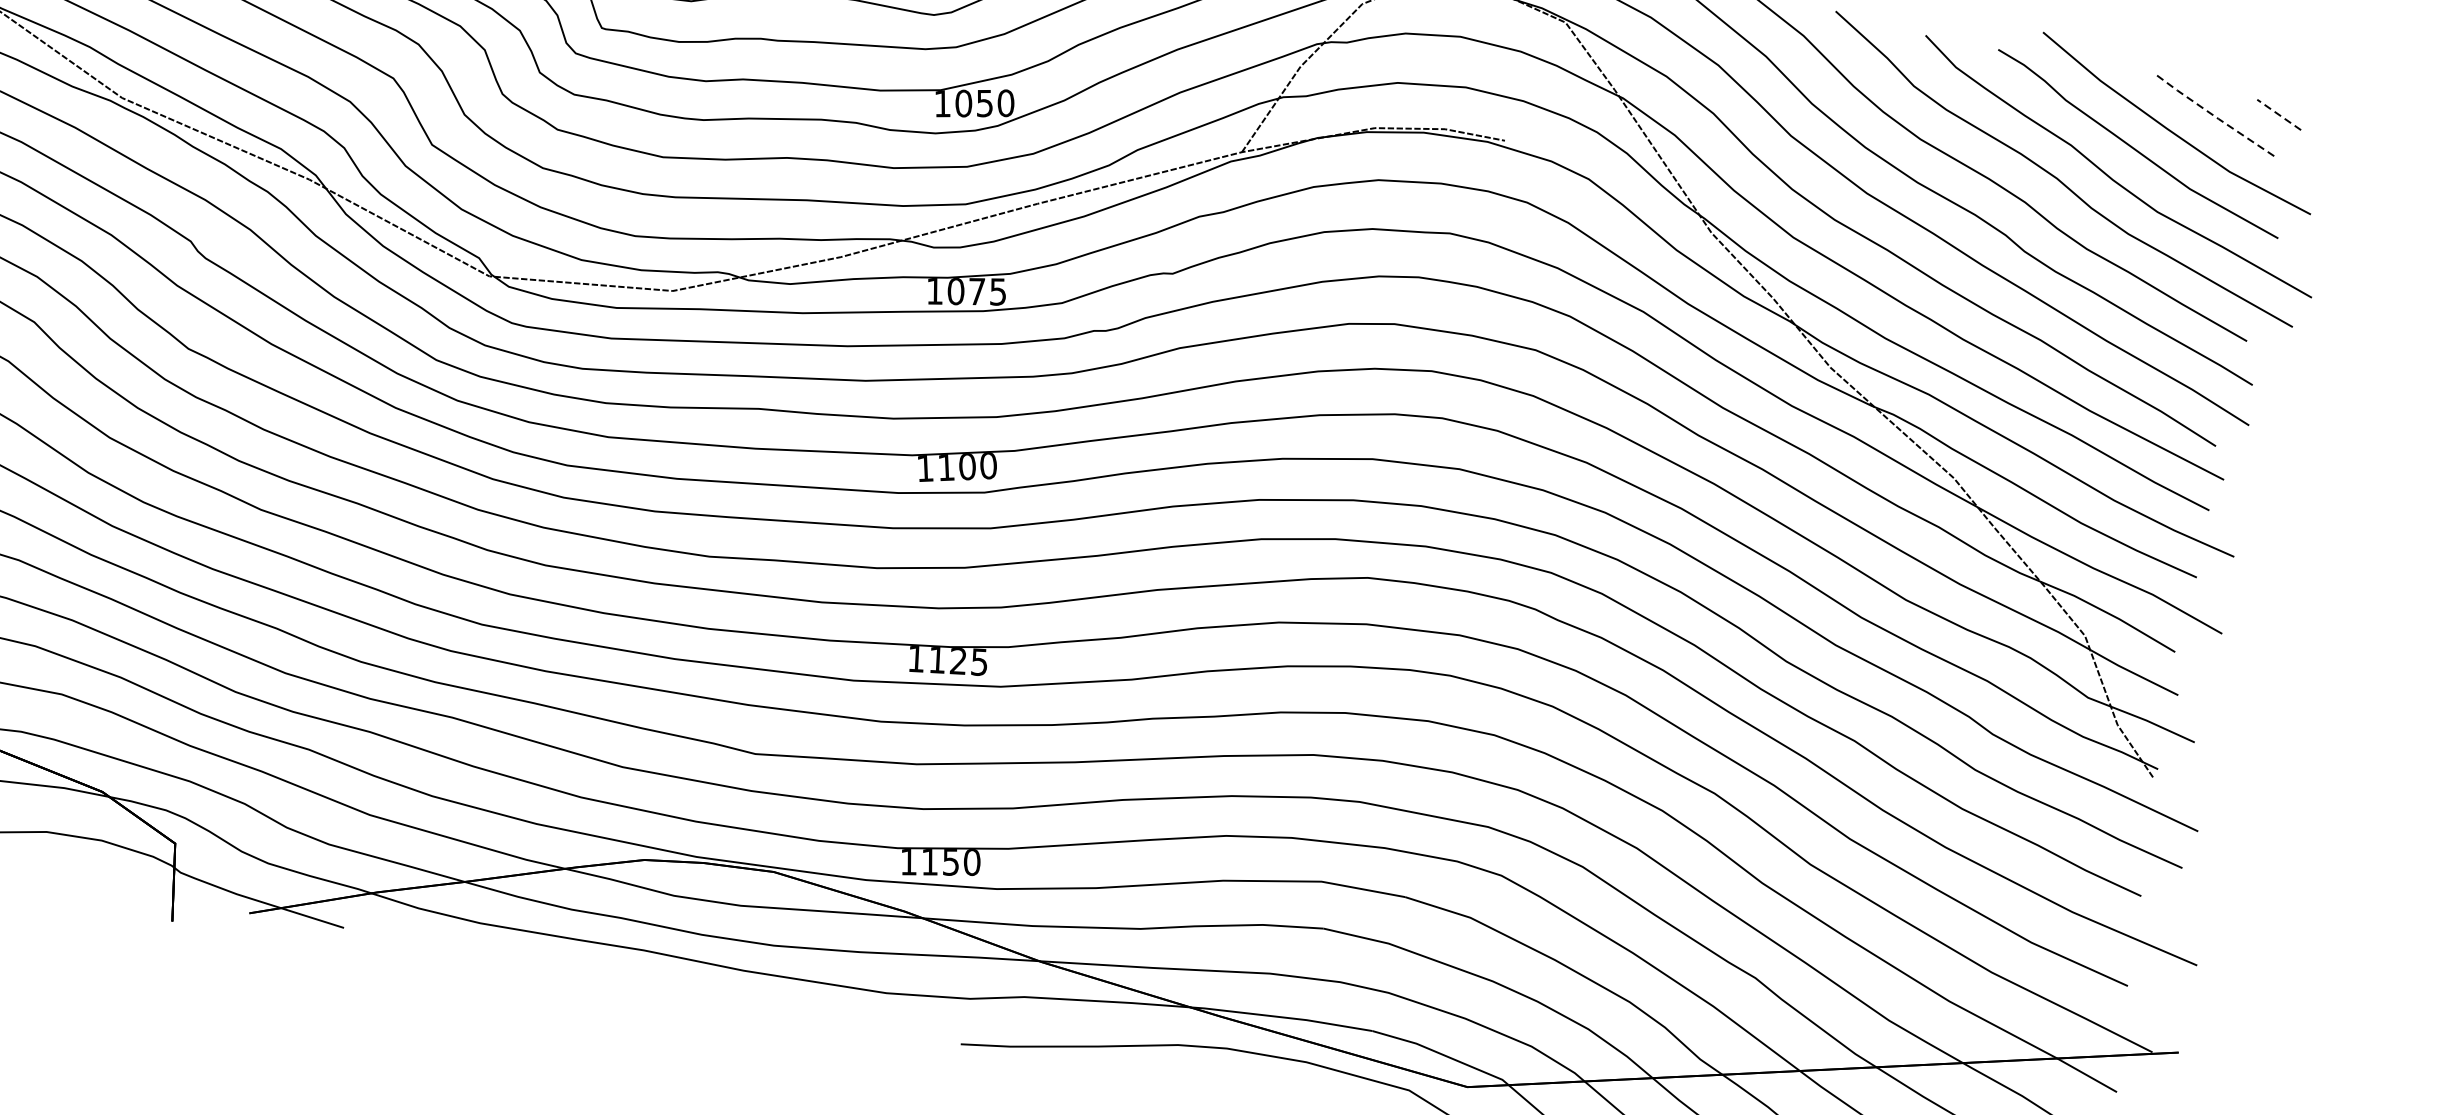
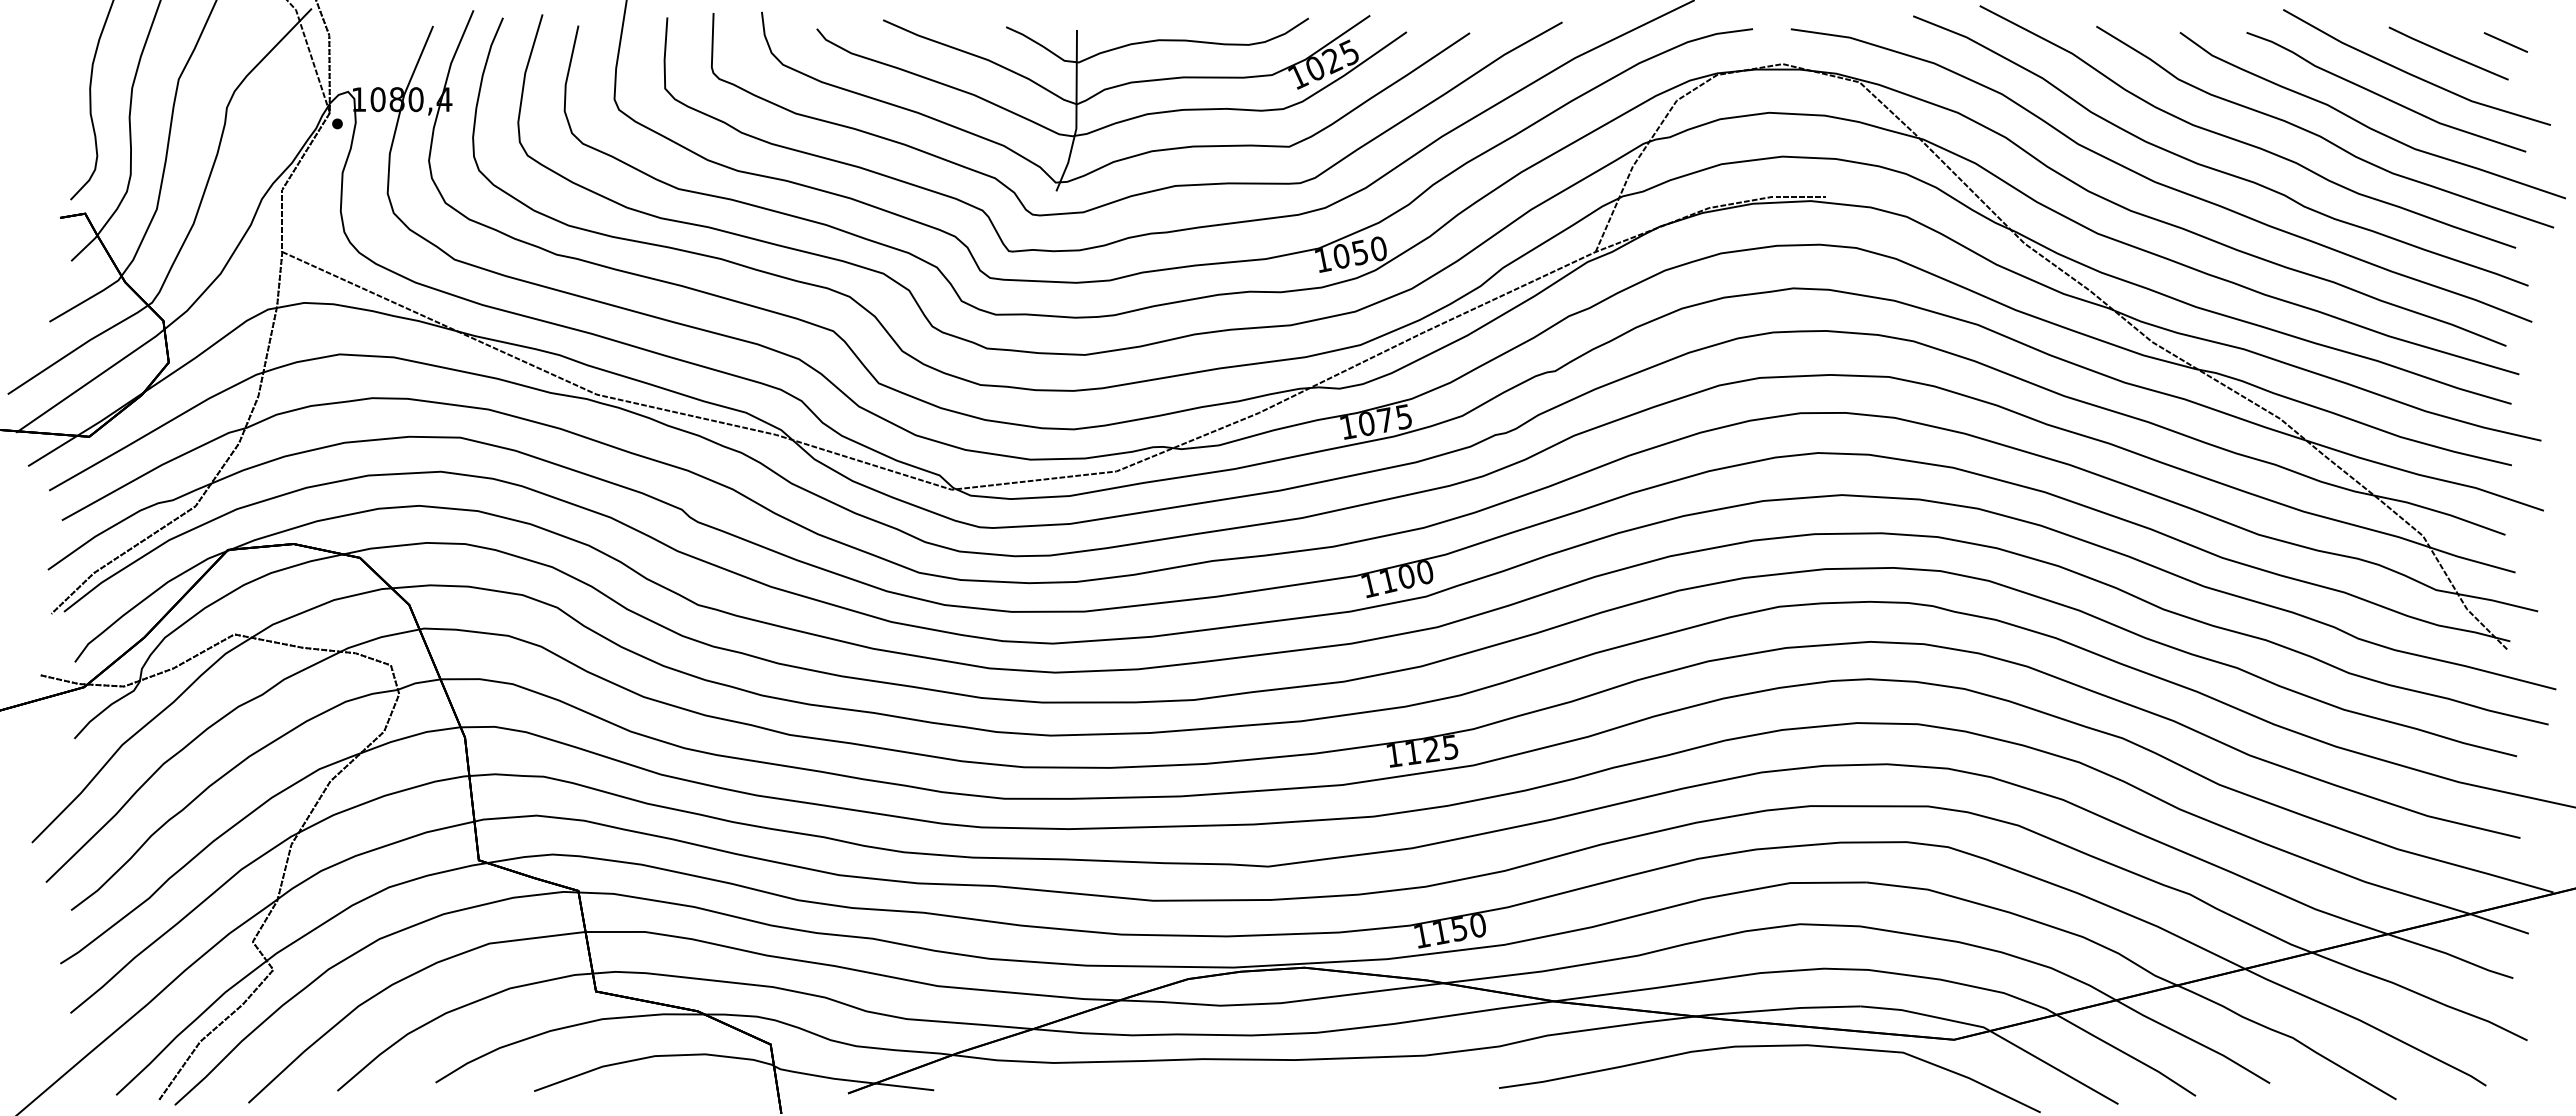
line: (2278, 114) -> (2505, 42), dashed -> solid
line: (2212, 115) -> (2447, 54), dashed -> solid

